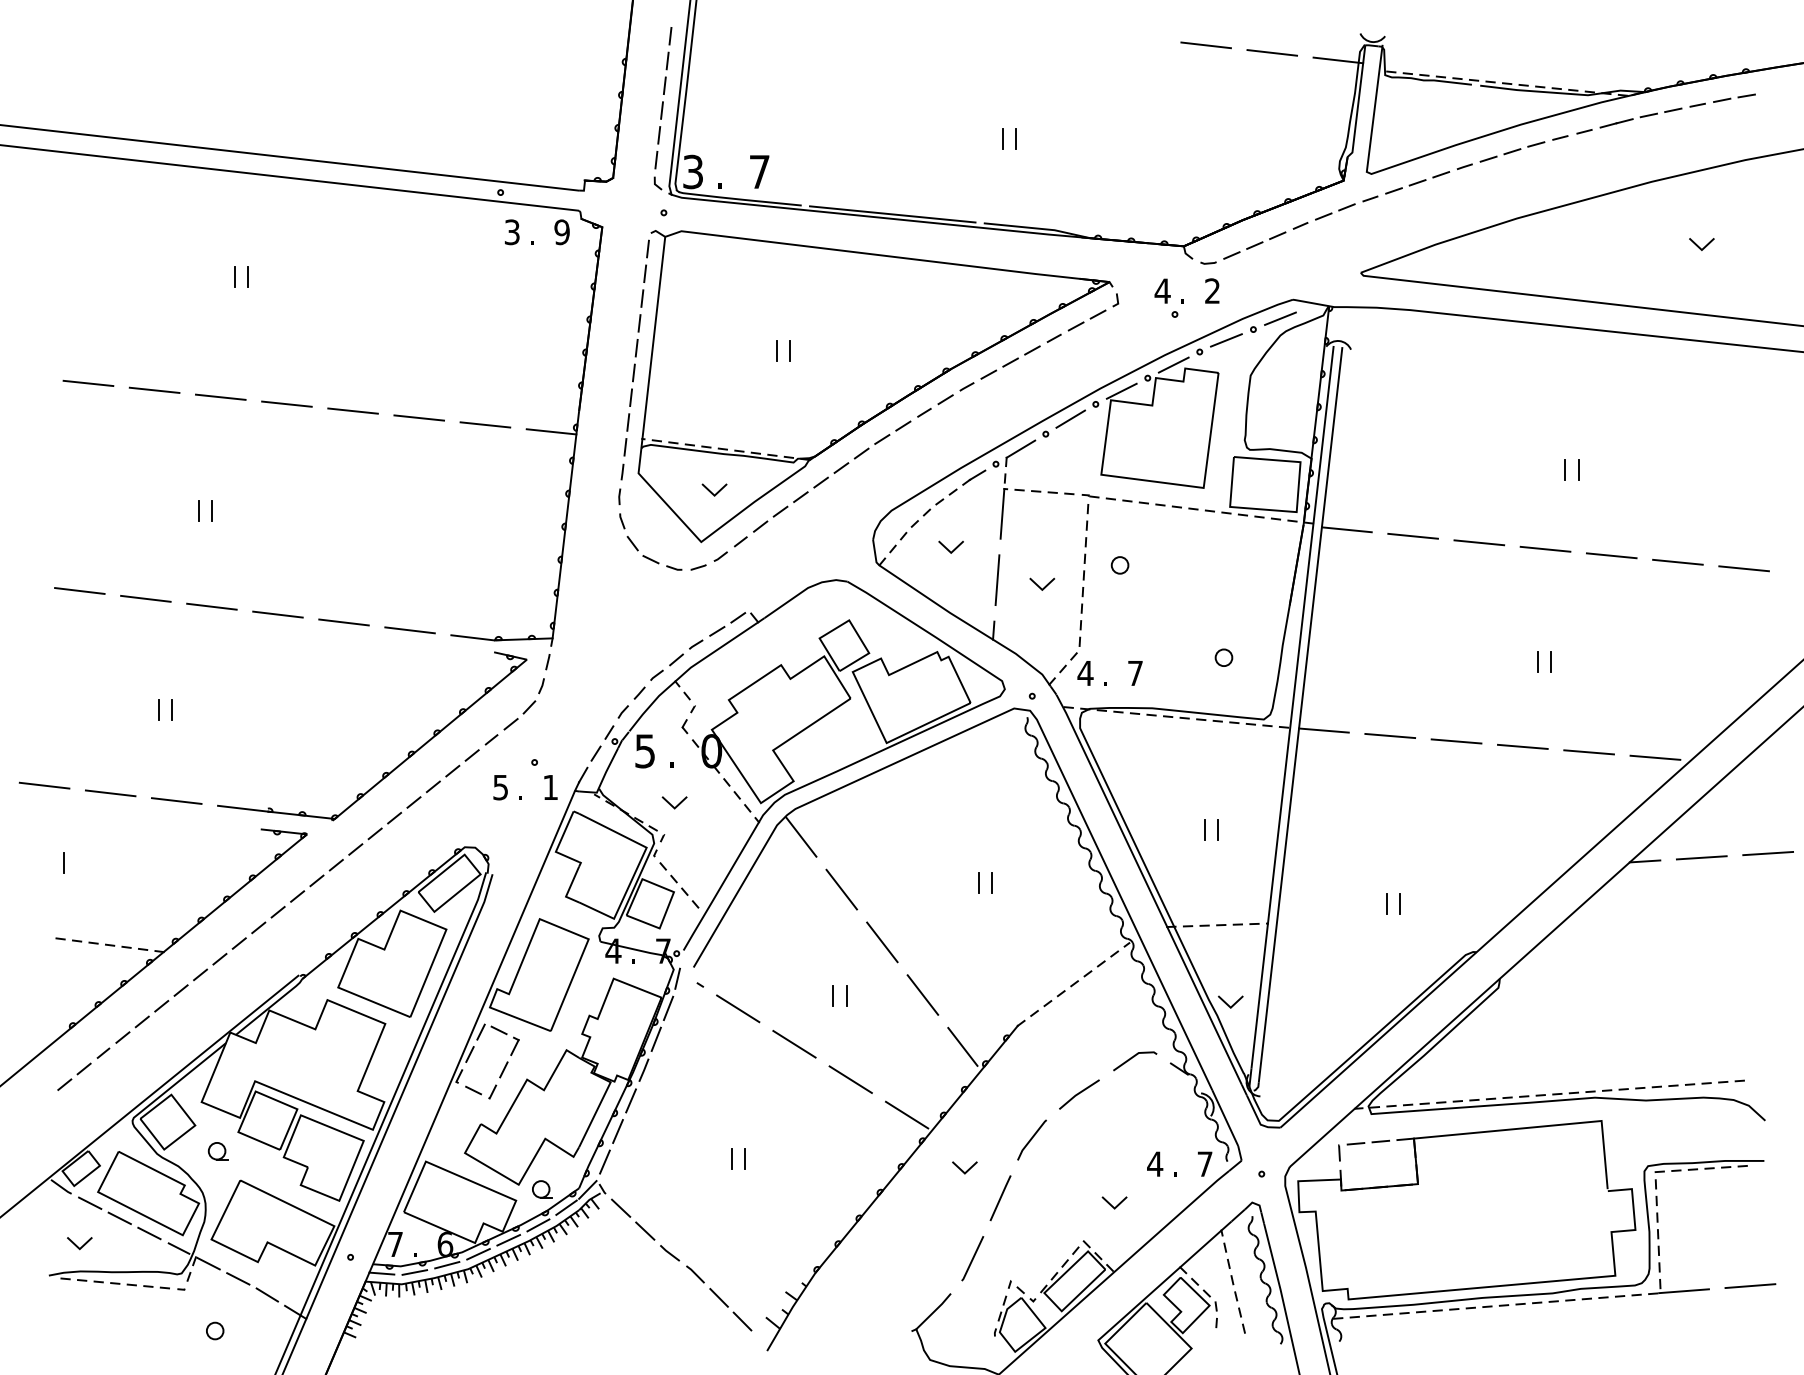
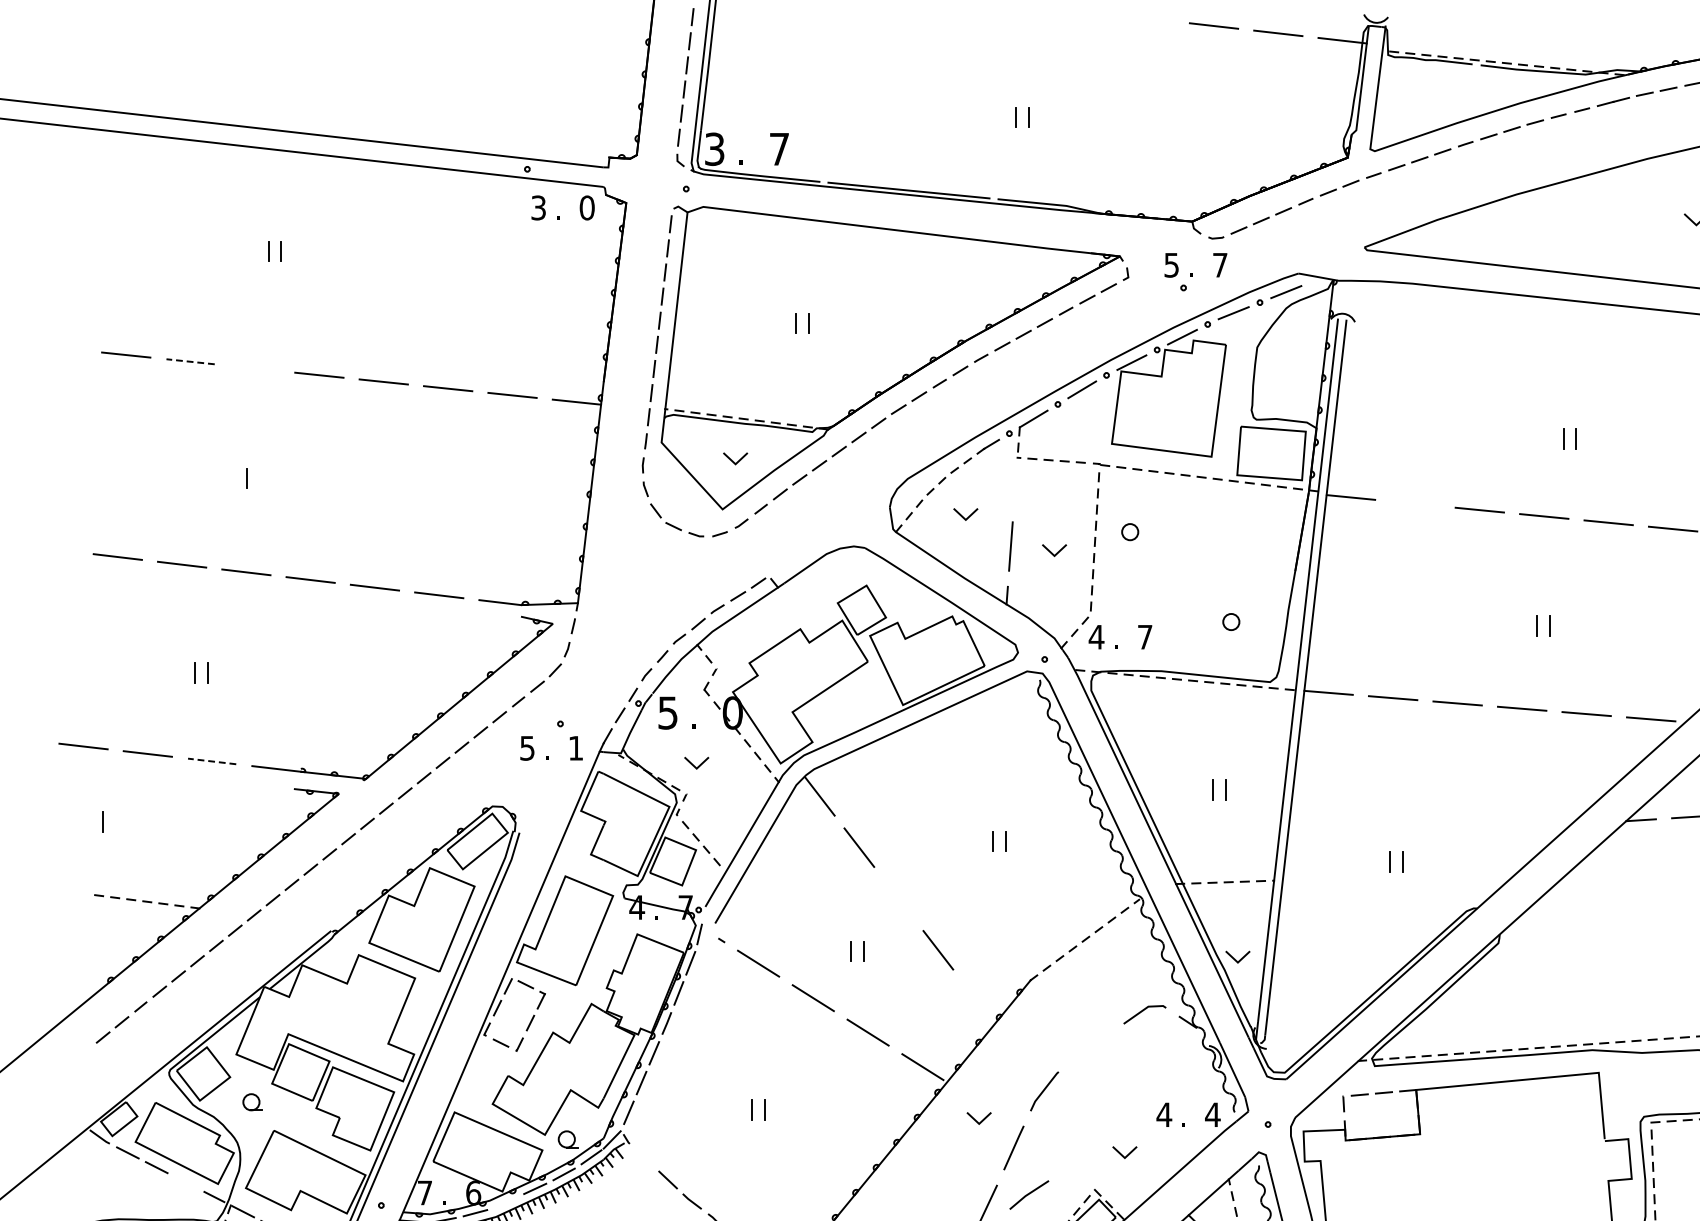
text: (561, 232) -> (586, 208), 9 -> 0
text: (1212, 290) -> (1220, 264), 2 -> 7
text: (1162, 291) -> (1171, 265), 4 -> 5
line: (154, 390) -> (190, 361), solid -> dashed
line: (220, 396) -> (254, 367), removed
line: (198, 510) -> (233, 478), removed
line: (1002, 513) -> (1015, 481), removed
line: (1412, 535) -> (1414, 503), removed
line: (176, 801) -> (211, 761), solid -> dashed
line: (882, 942) -> (898, 899), removed
line: (962, 1046) -> (976, 1000), removed
line: (1079, 1094) -> (1029, 1194), moved
text: (1204, 1163) -> (1212, 1114), 7 -> 4
line: (621, 1207) -> (644, 1157), removed
line: (149, 1233) -> (185, 1182), removed
line: (77, 1245) -> (115, 1194), removed
line: (478, 1254) -> (505, 1202), removed

